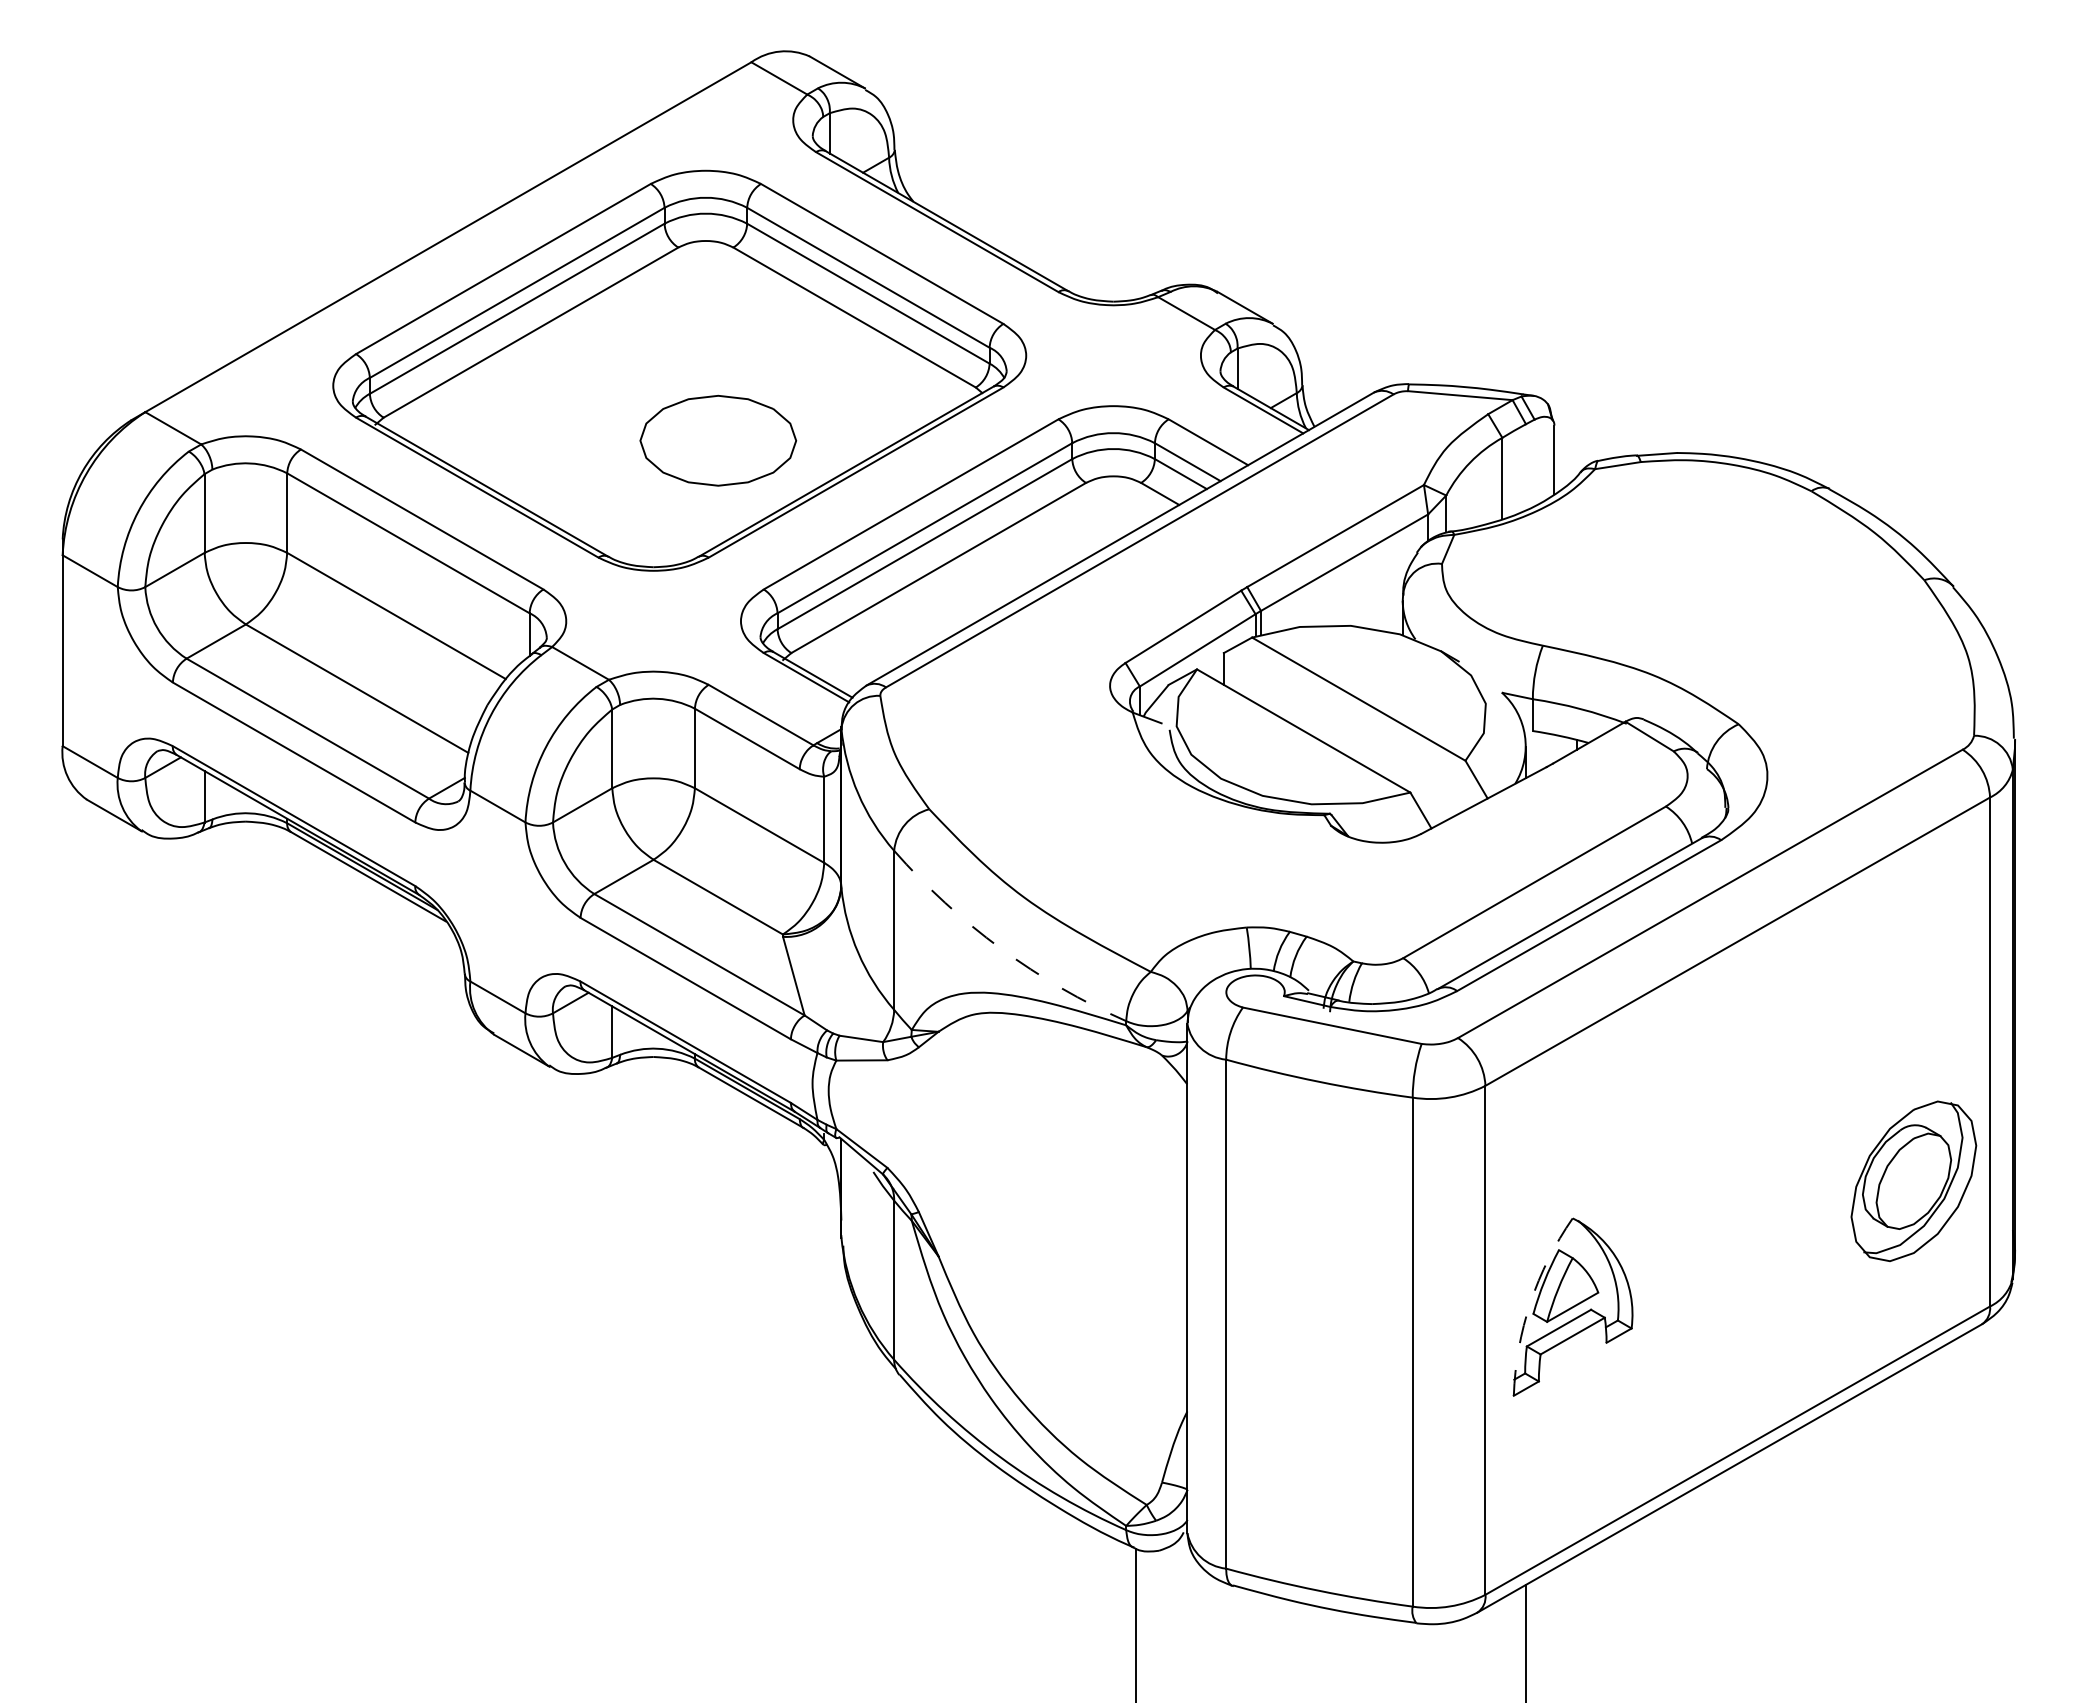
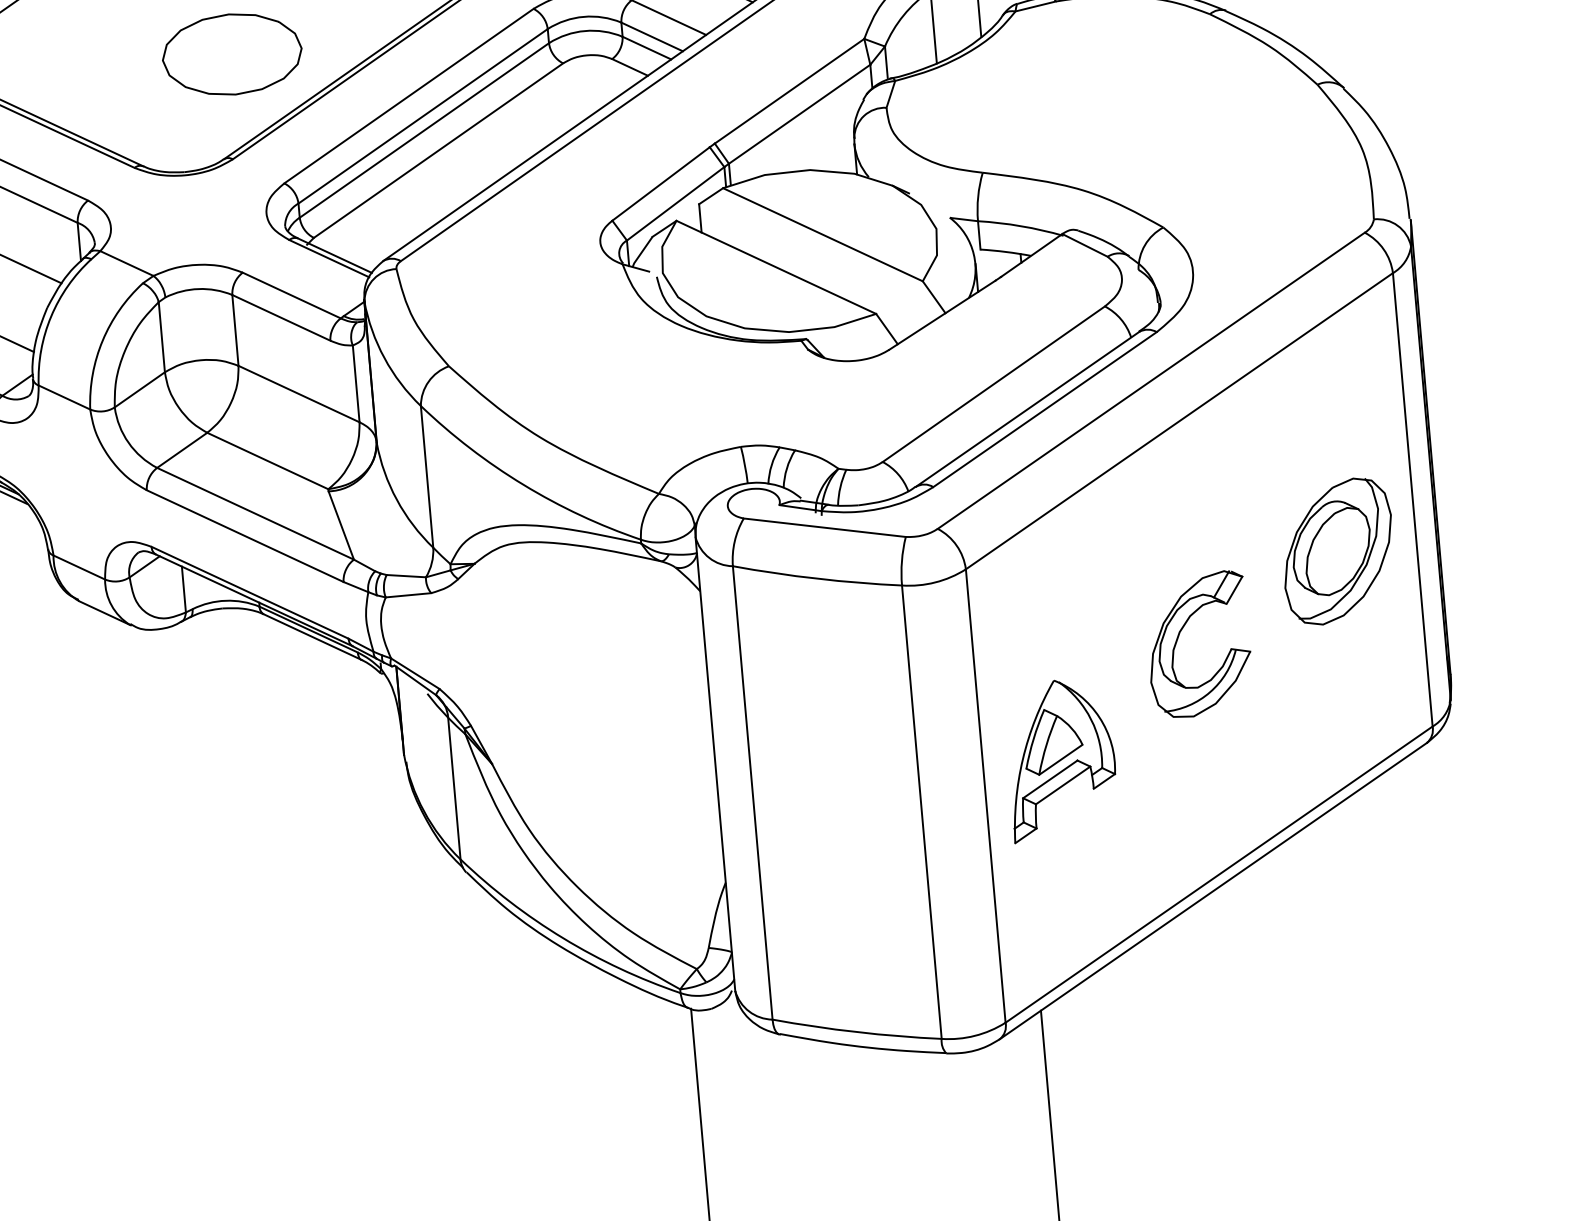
arc: (1000, 948) -> (523, 484), dashed -> solid
part: (1913, 1180) -> (1337, 550), moved
part: (1716, 1181) -> (1179, 636), added
arc: (1530, 1302) -> (1022, 758), dashed -> solid

